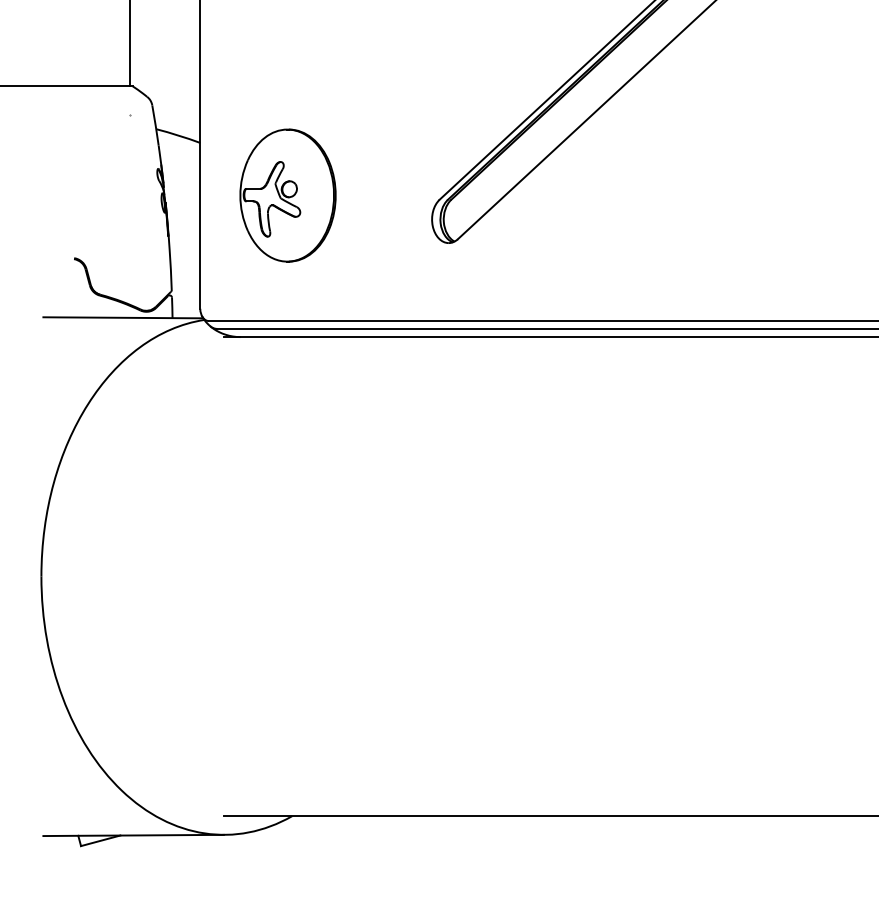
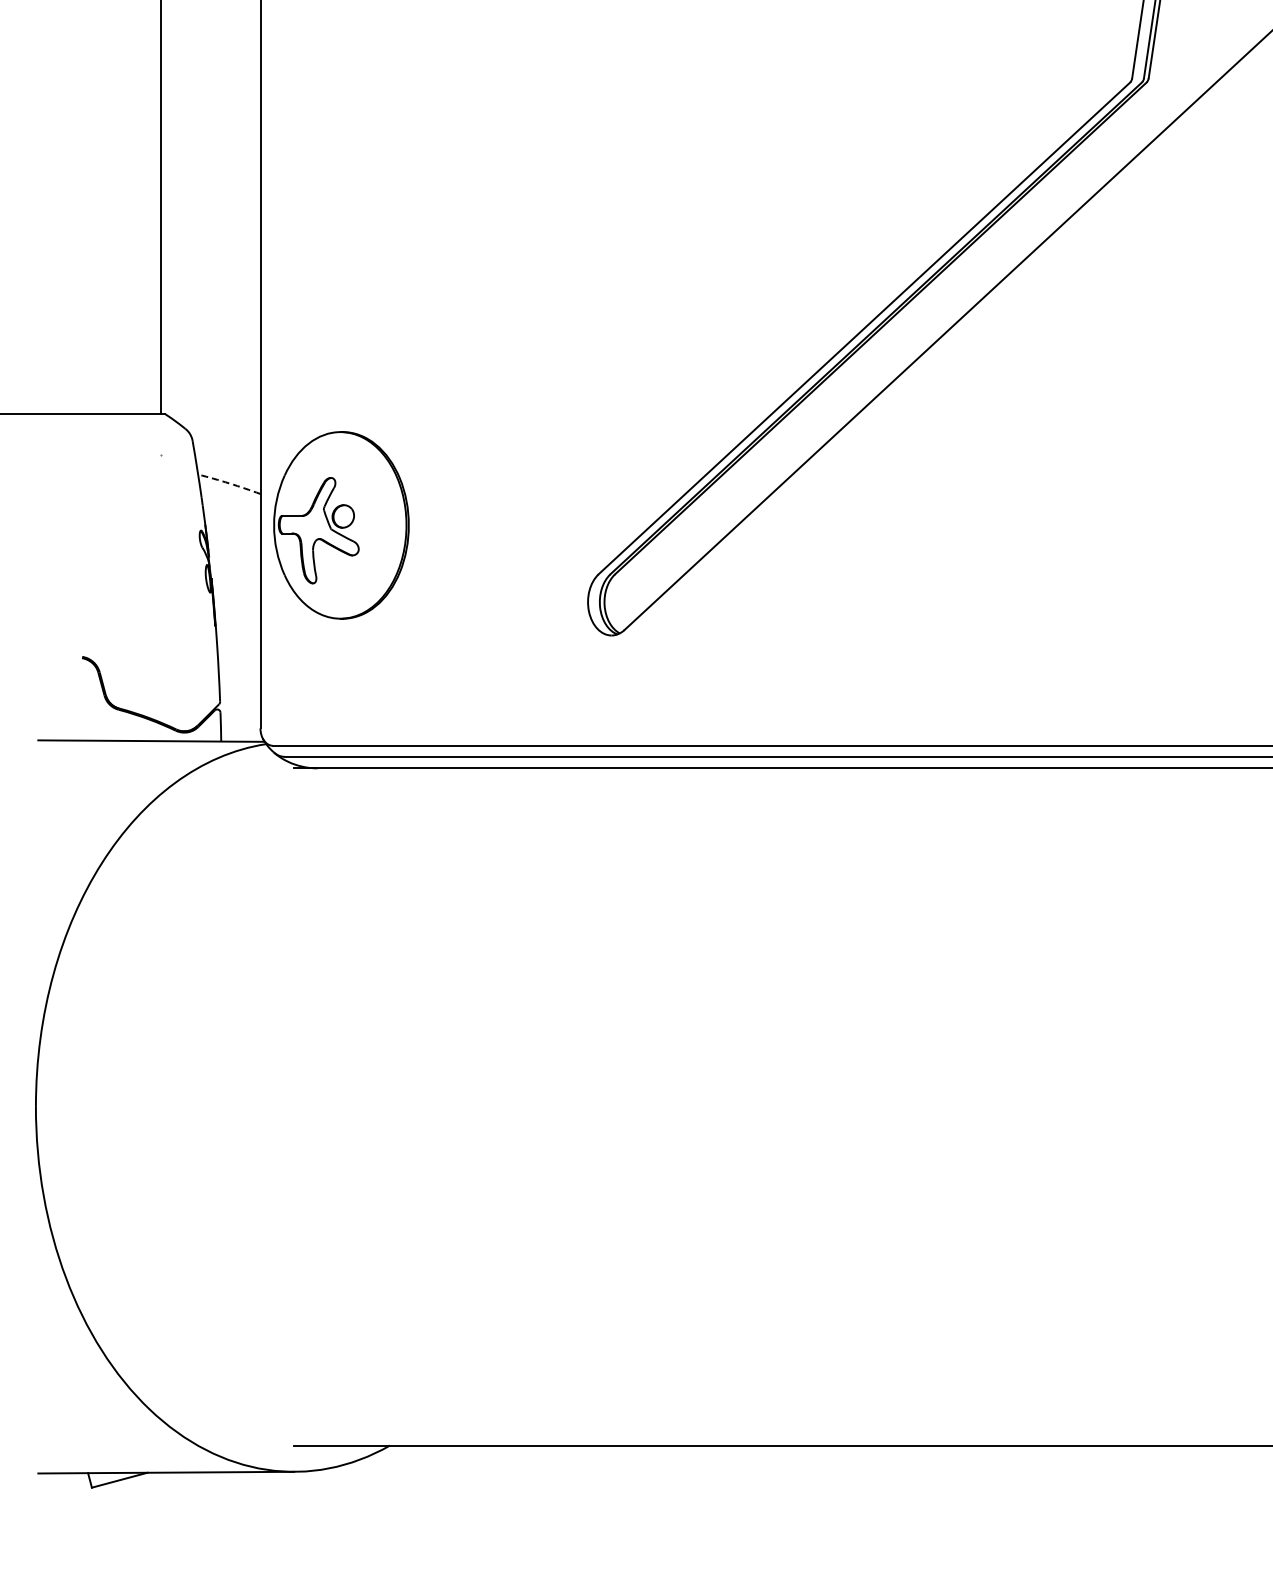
arc: (178, 135) -> (229, 483), solid -> dashed
part: (288, 195) -> (341, 525), moved

